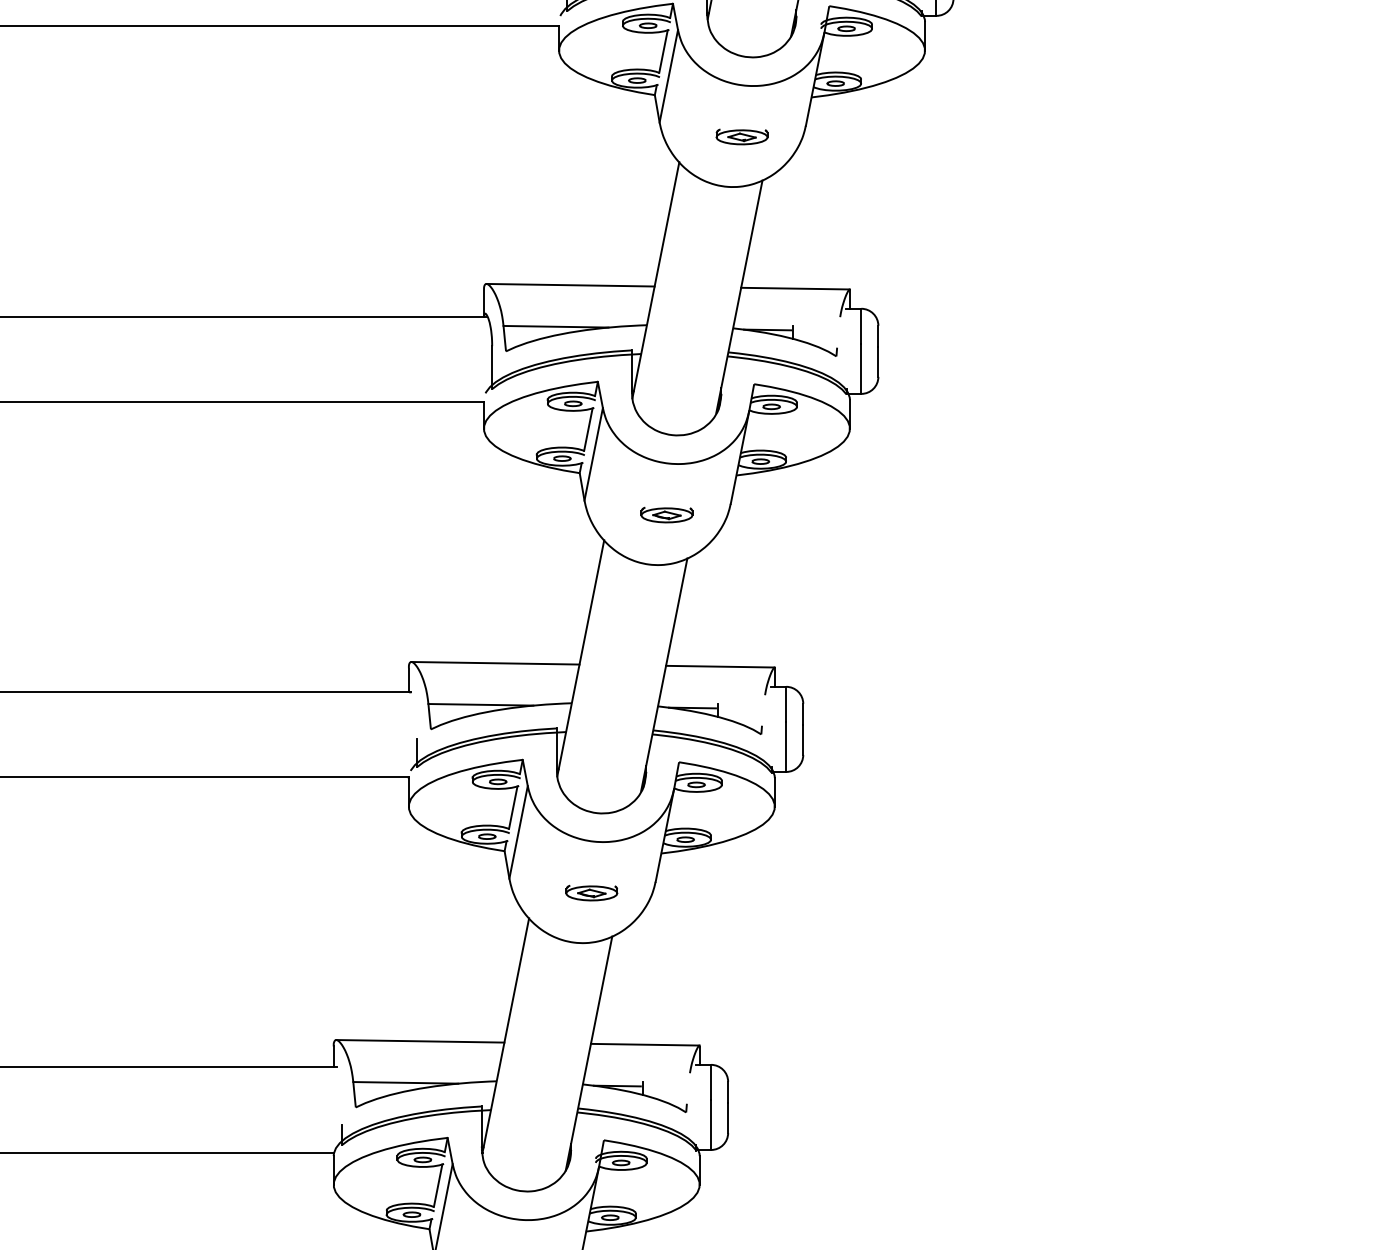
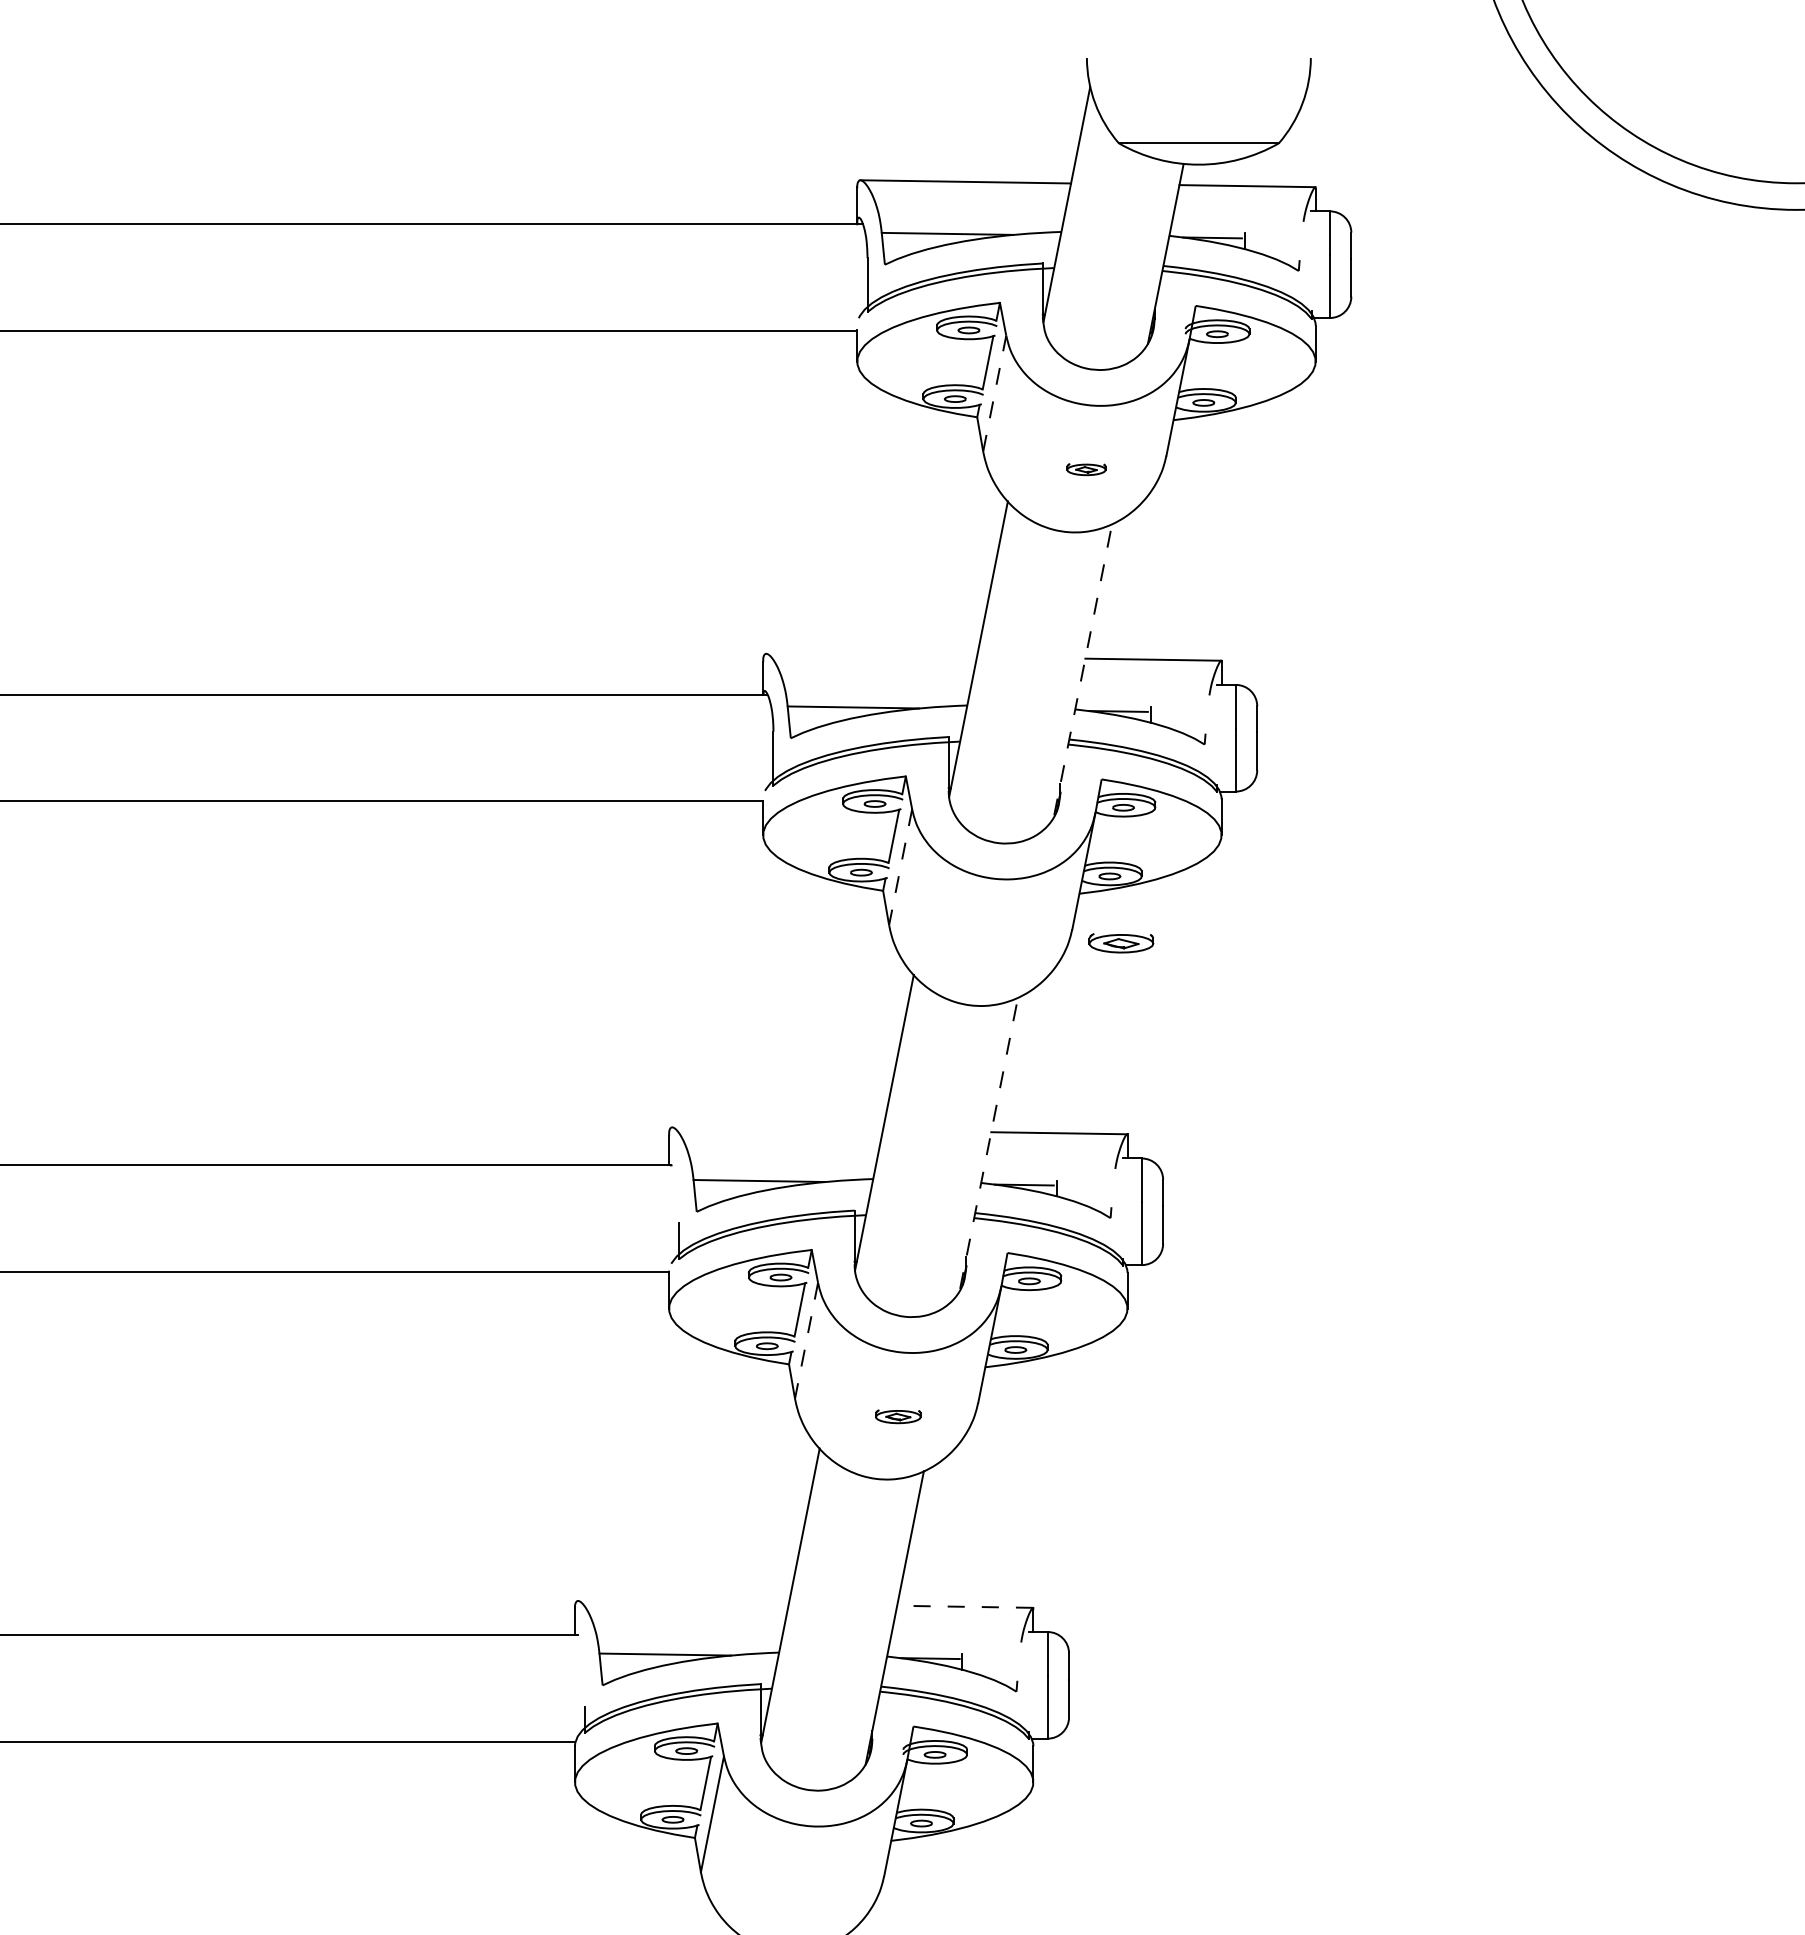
line: (668, 76) -> (994, 393), solid -> dashed
part: (742, 136) -> (1086, 469), size x0.6
line: (570, 285) -> (871, 655), removed
line: (739, 296) -> (1083, 669), solid -> dashed
line: (593, 454) -> (900, 867), solid -> dashed
part: (667, 515) -> (1121, 943), moved
line: (495, 662) -> (777, 1128), removed
line: (664, 674) -> (989, 1142), solid -> dashed
line: (518, 832) -> (806, 1341), solid -> dashed
part: (592, 892) -> (898, 1416), size x0.7
line: (420, 1041) -> (683, 1602), removed
line: (645, 1044) -> (965, 1606), solid -> dashed

